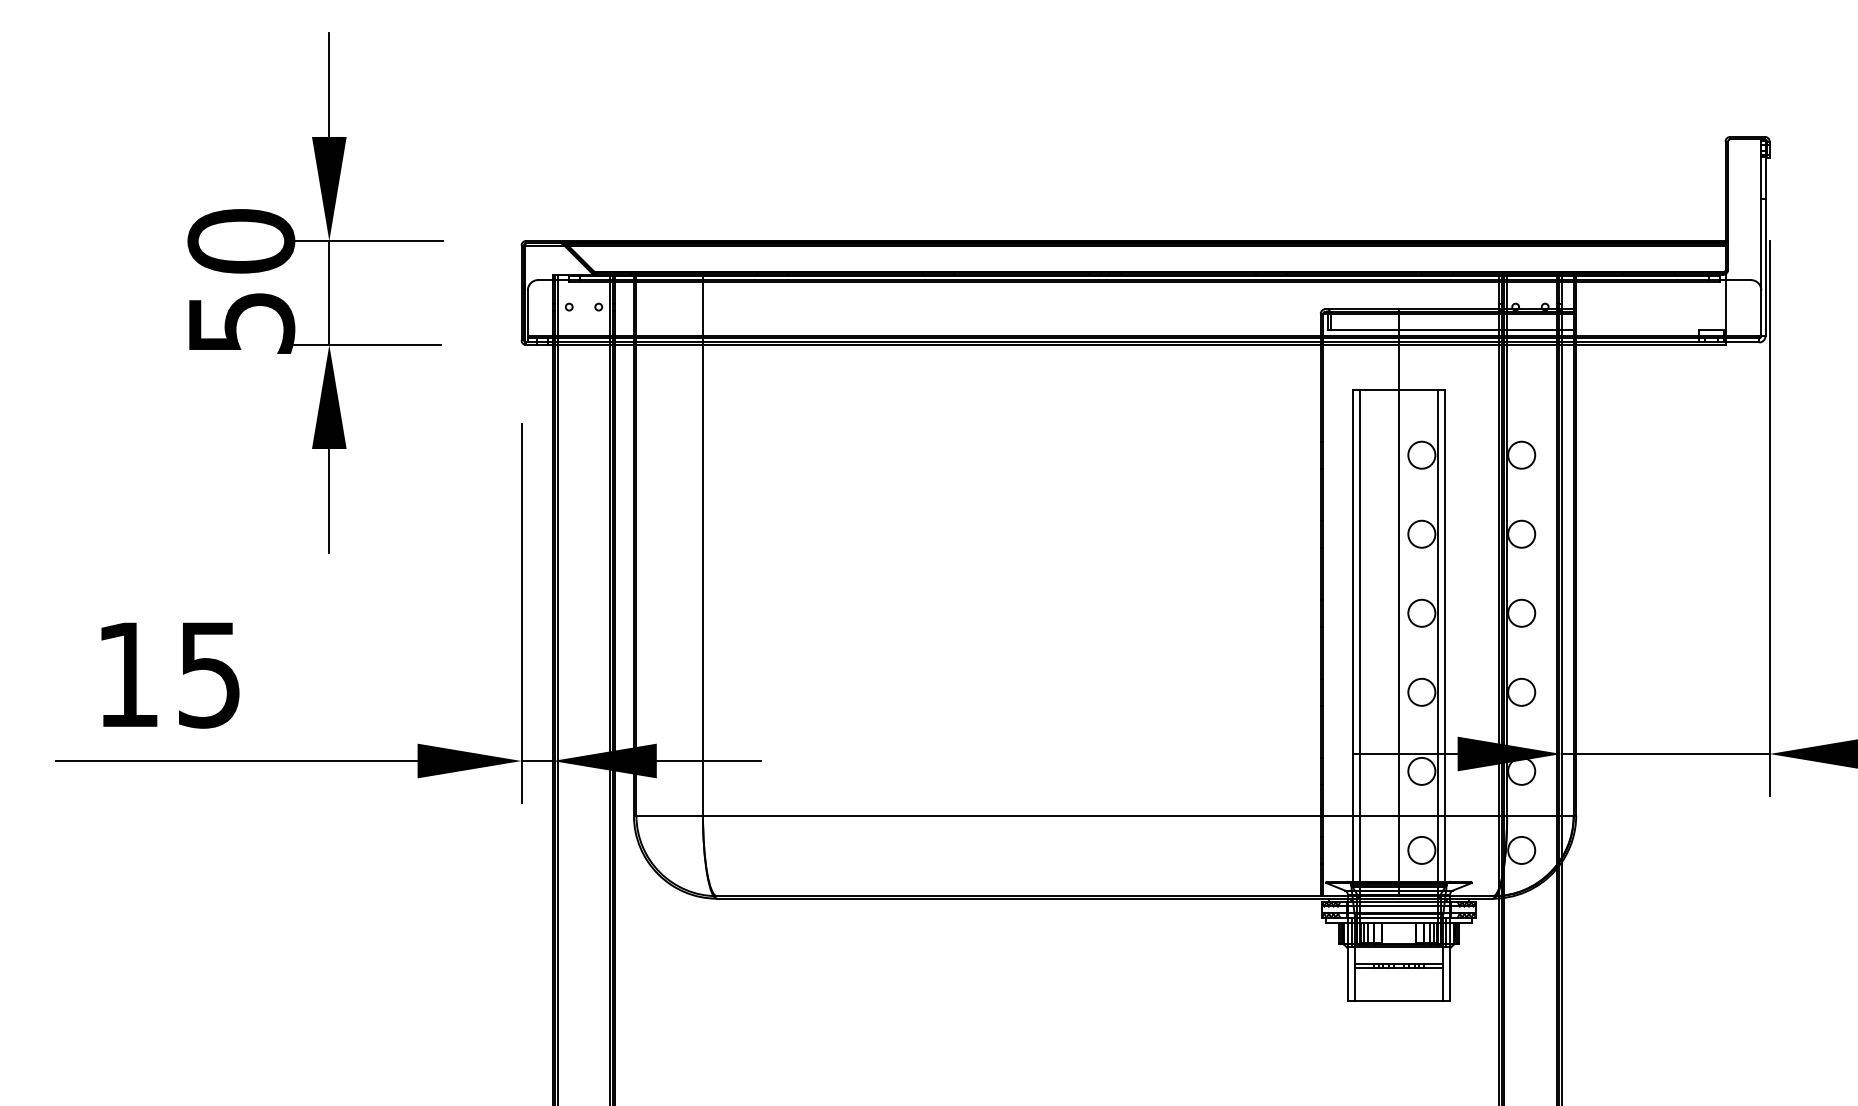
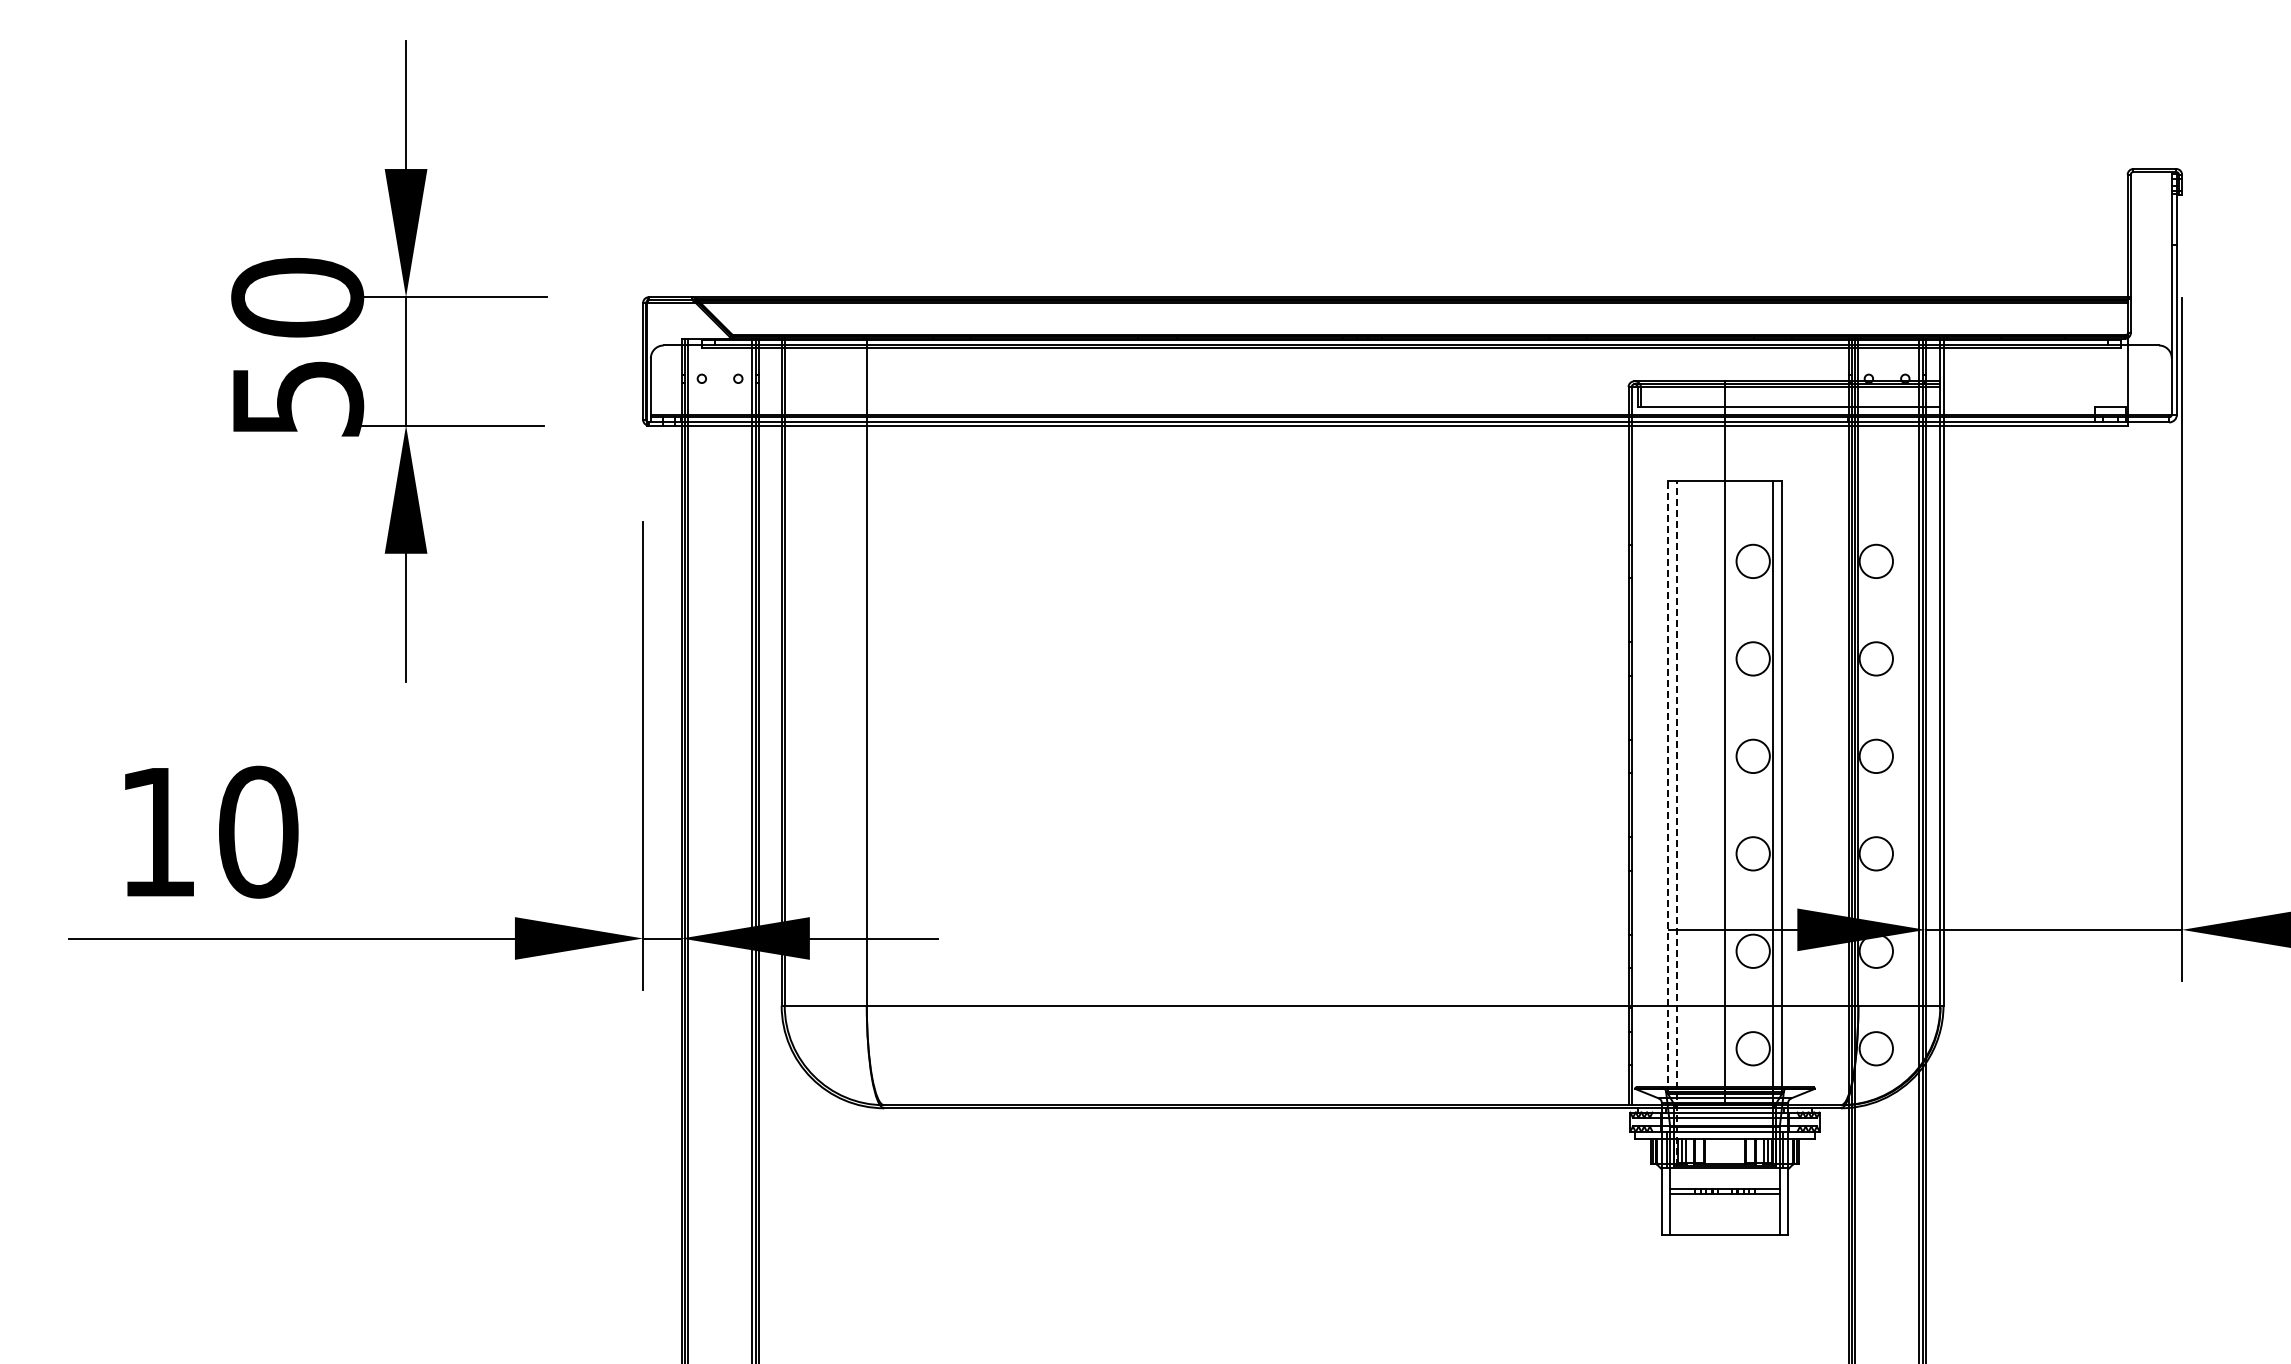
line: (1352, 638) -> (1667, 787), solid -> dashed
line: (1359, 666) -> (1676, 822), solid -> dashed
text: (209, 674) -> (258, 831), 15 -> 10

